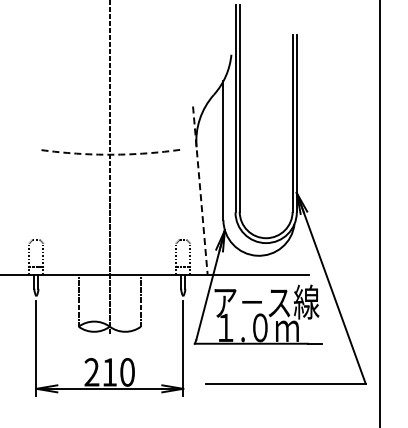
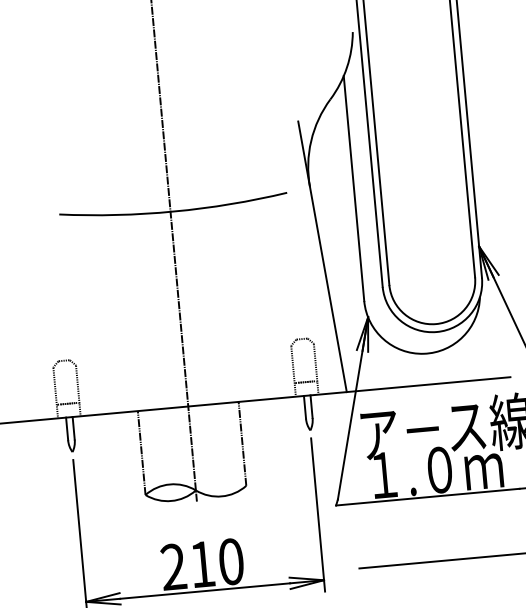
arc: (111, 154) -> (173, 211), dashed -> solid
line: (200, 190) -> (322, 256), dashed -> solid

